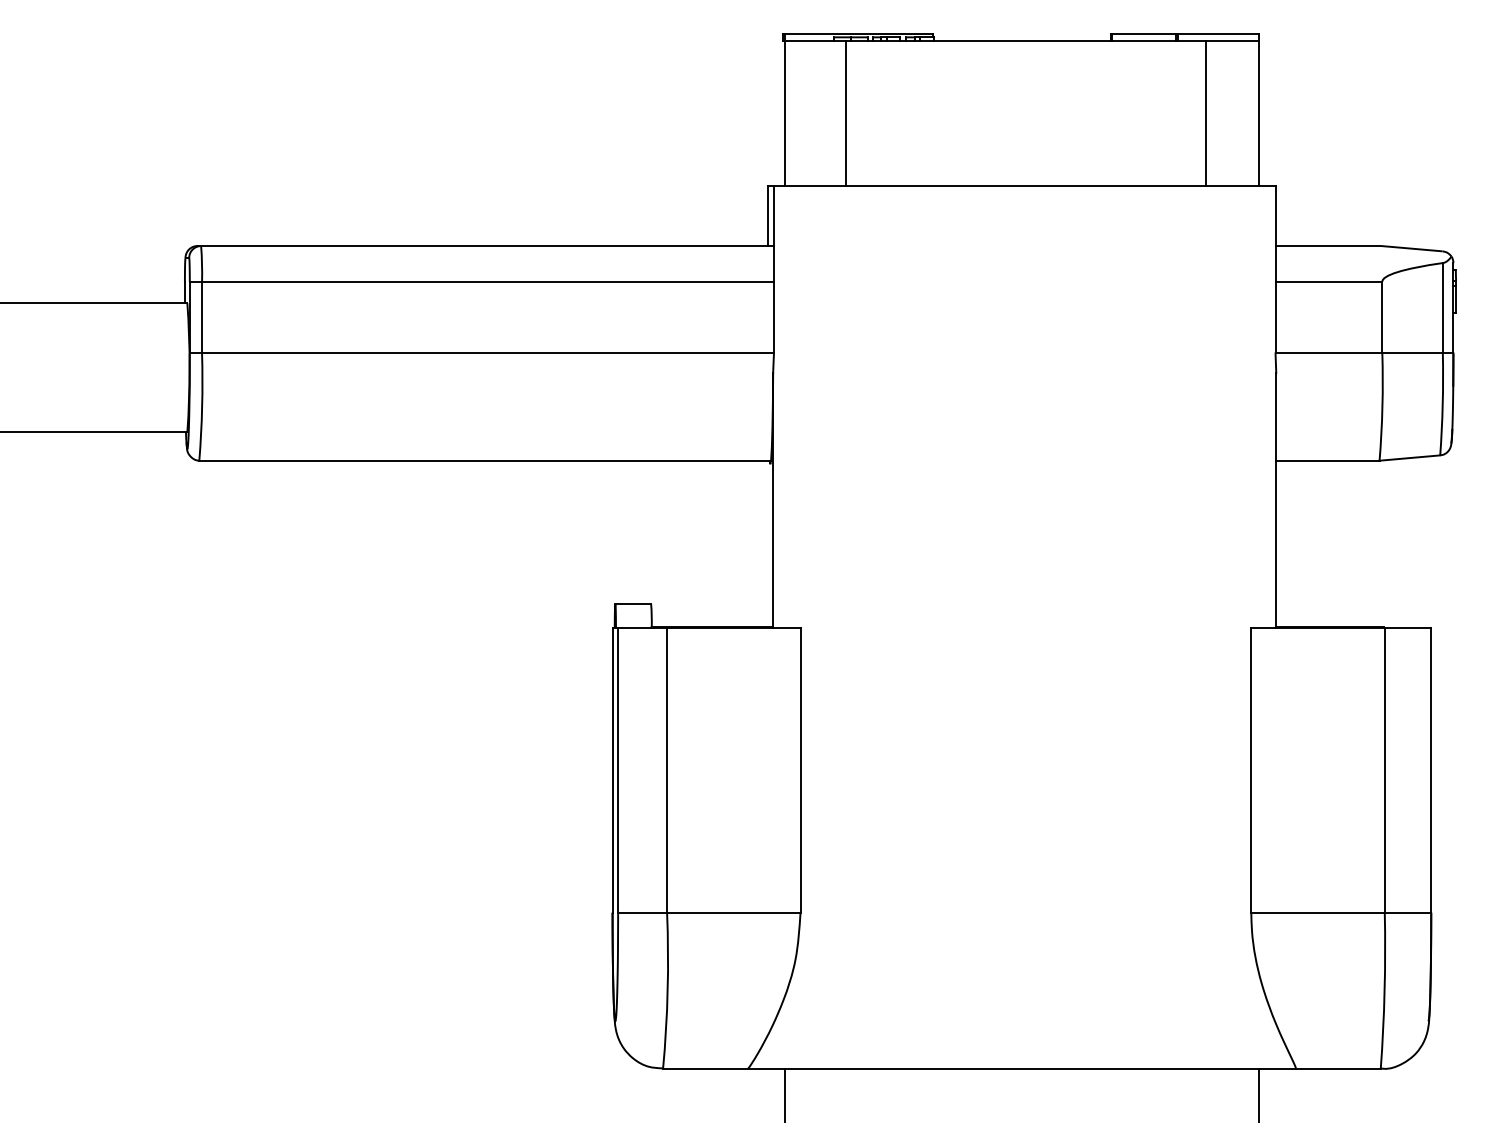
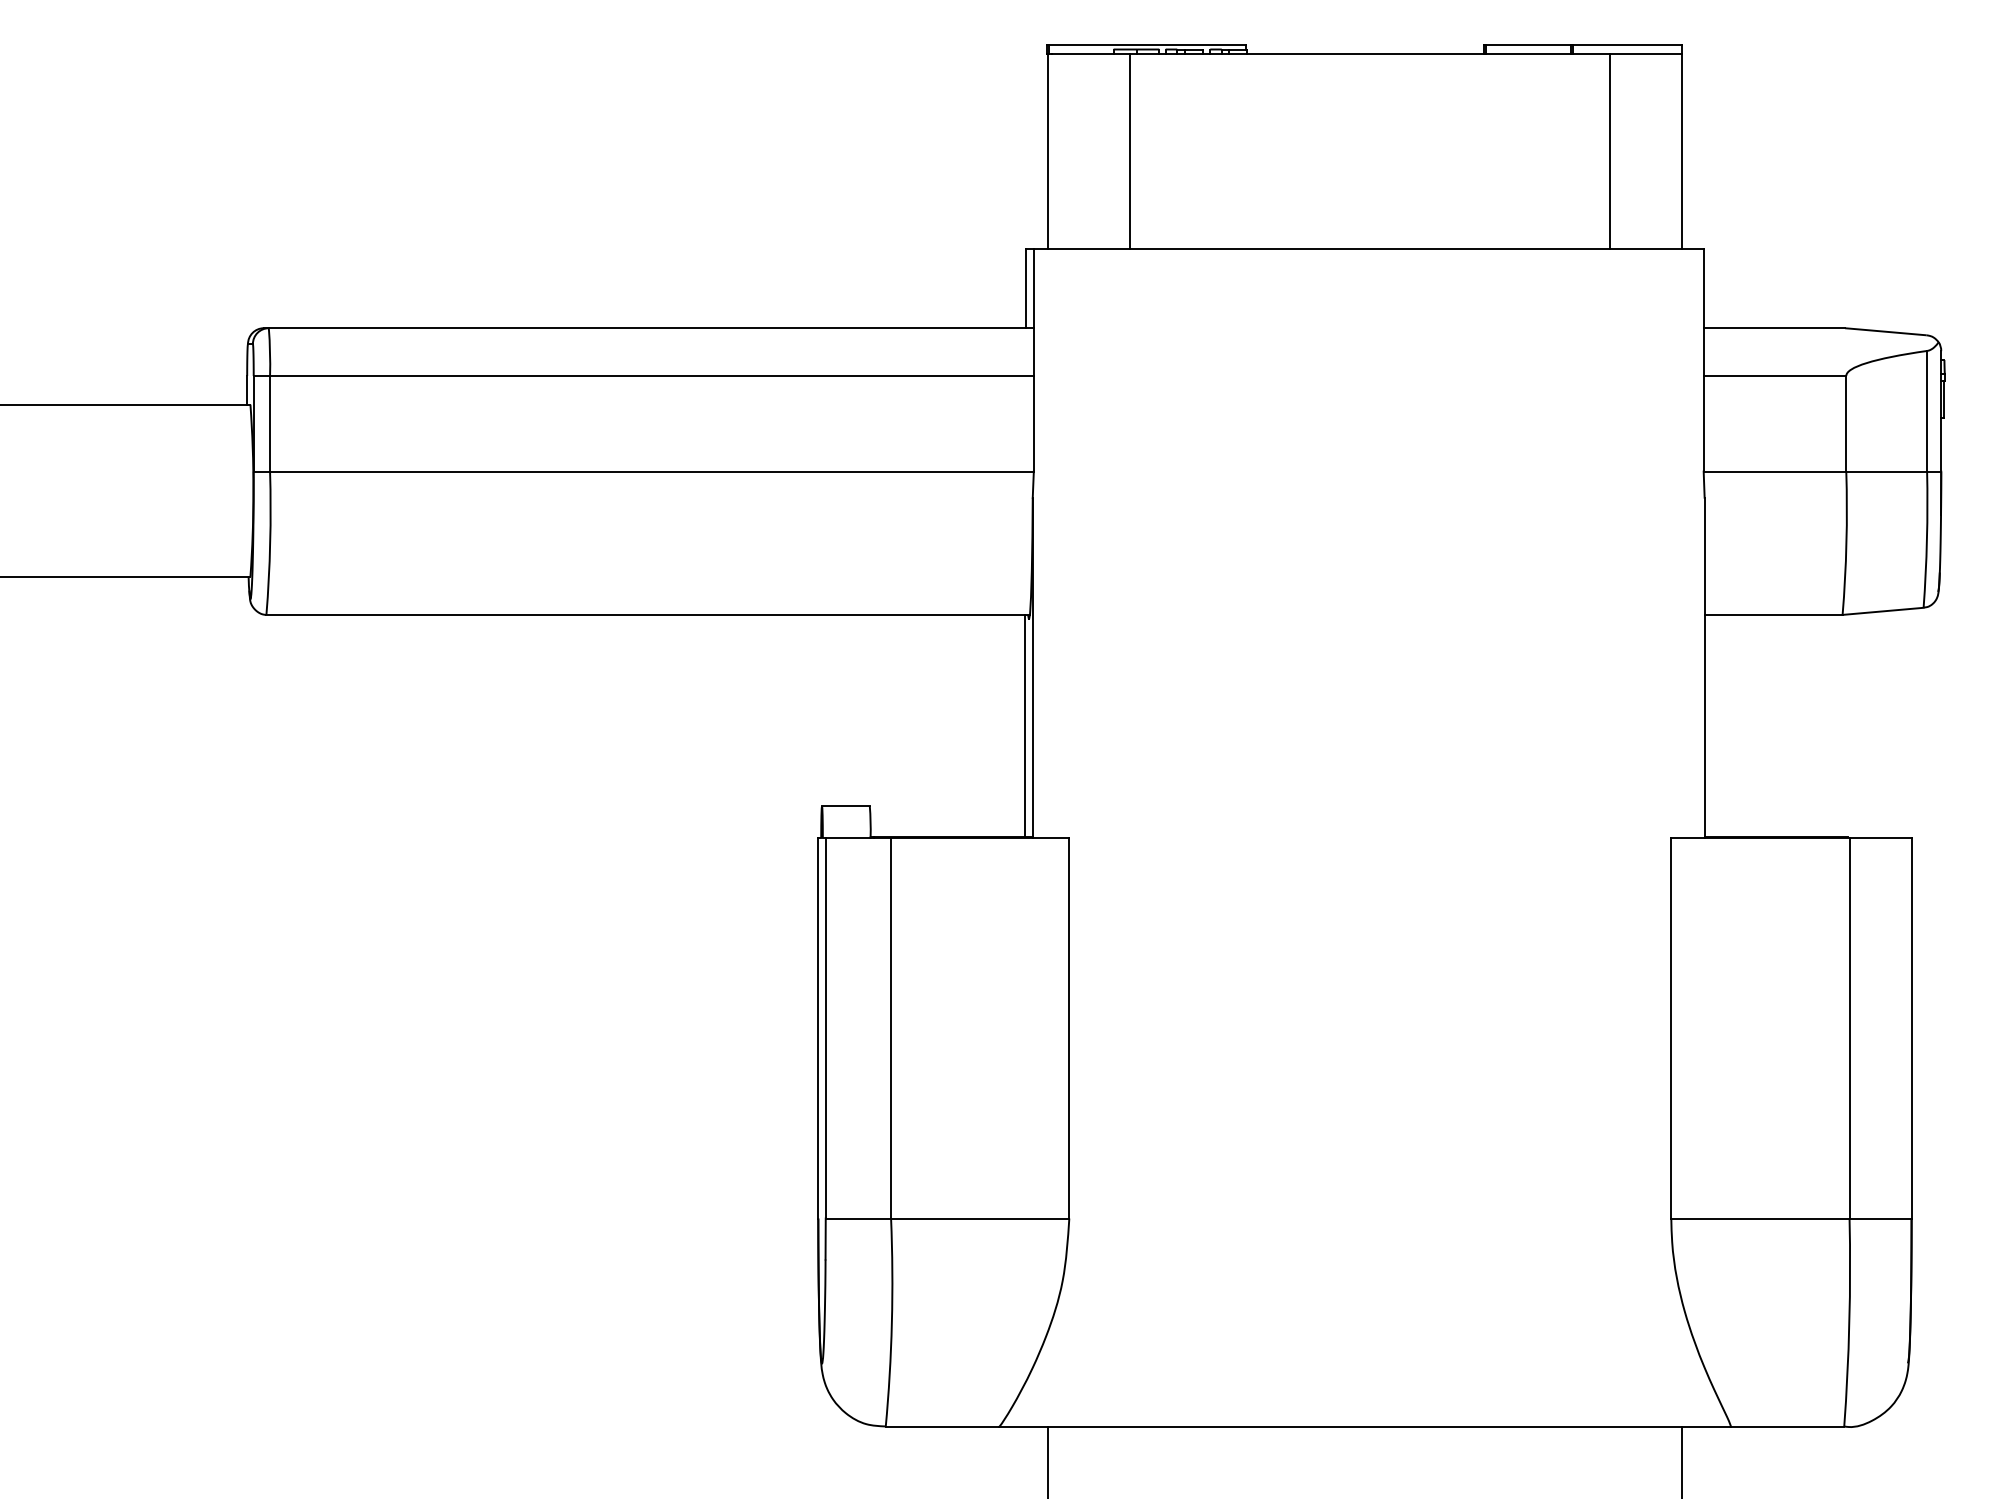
line: (767, 543) -> (1025, 725), added

